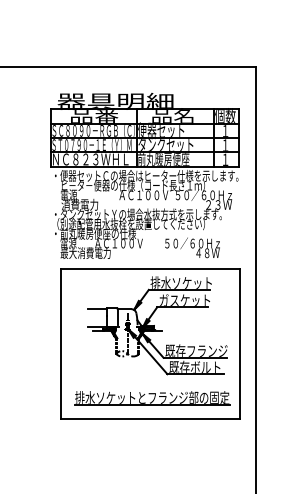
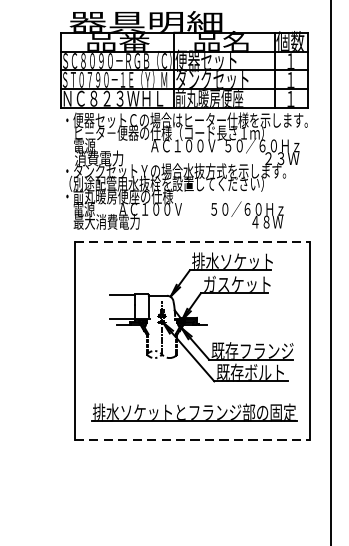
line: (151, 268) -> (193, 242), solid -> dashed
line: (151, 418) -> (193, 439), solid -> dashed

